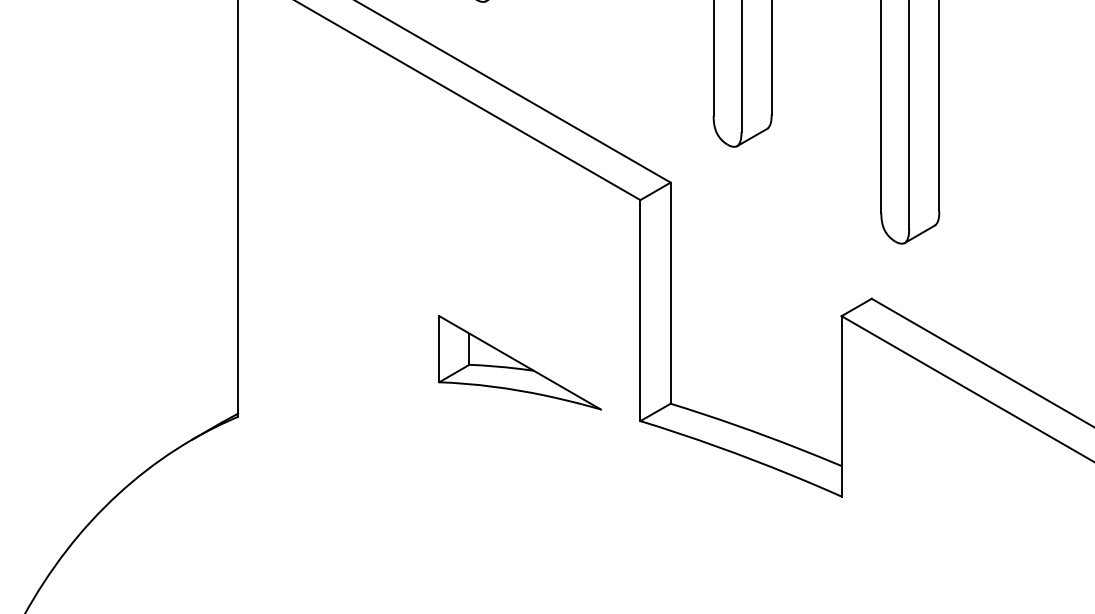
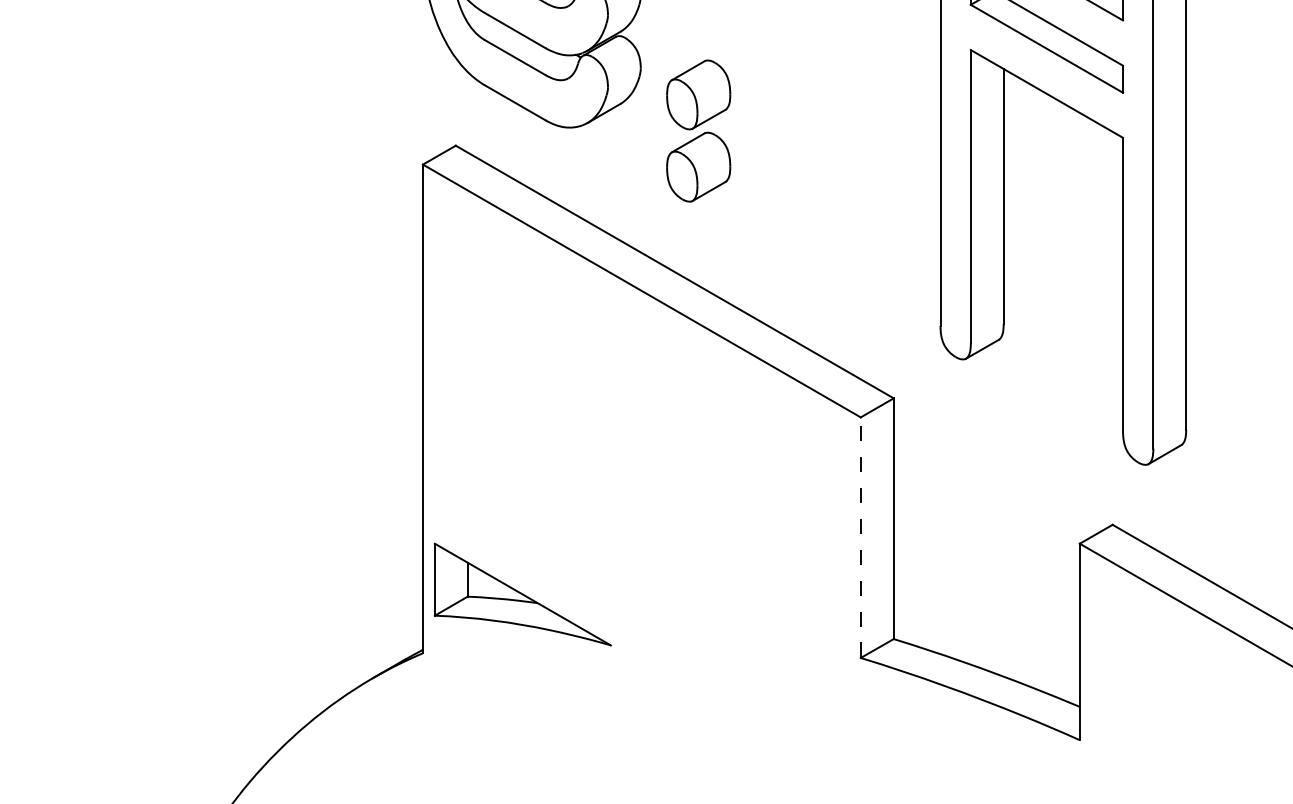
line: (640, 310) -> (860, 537), solid -> dashed
part: (519, 362) -> (522, 594), moved

